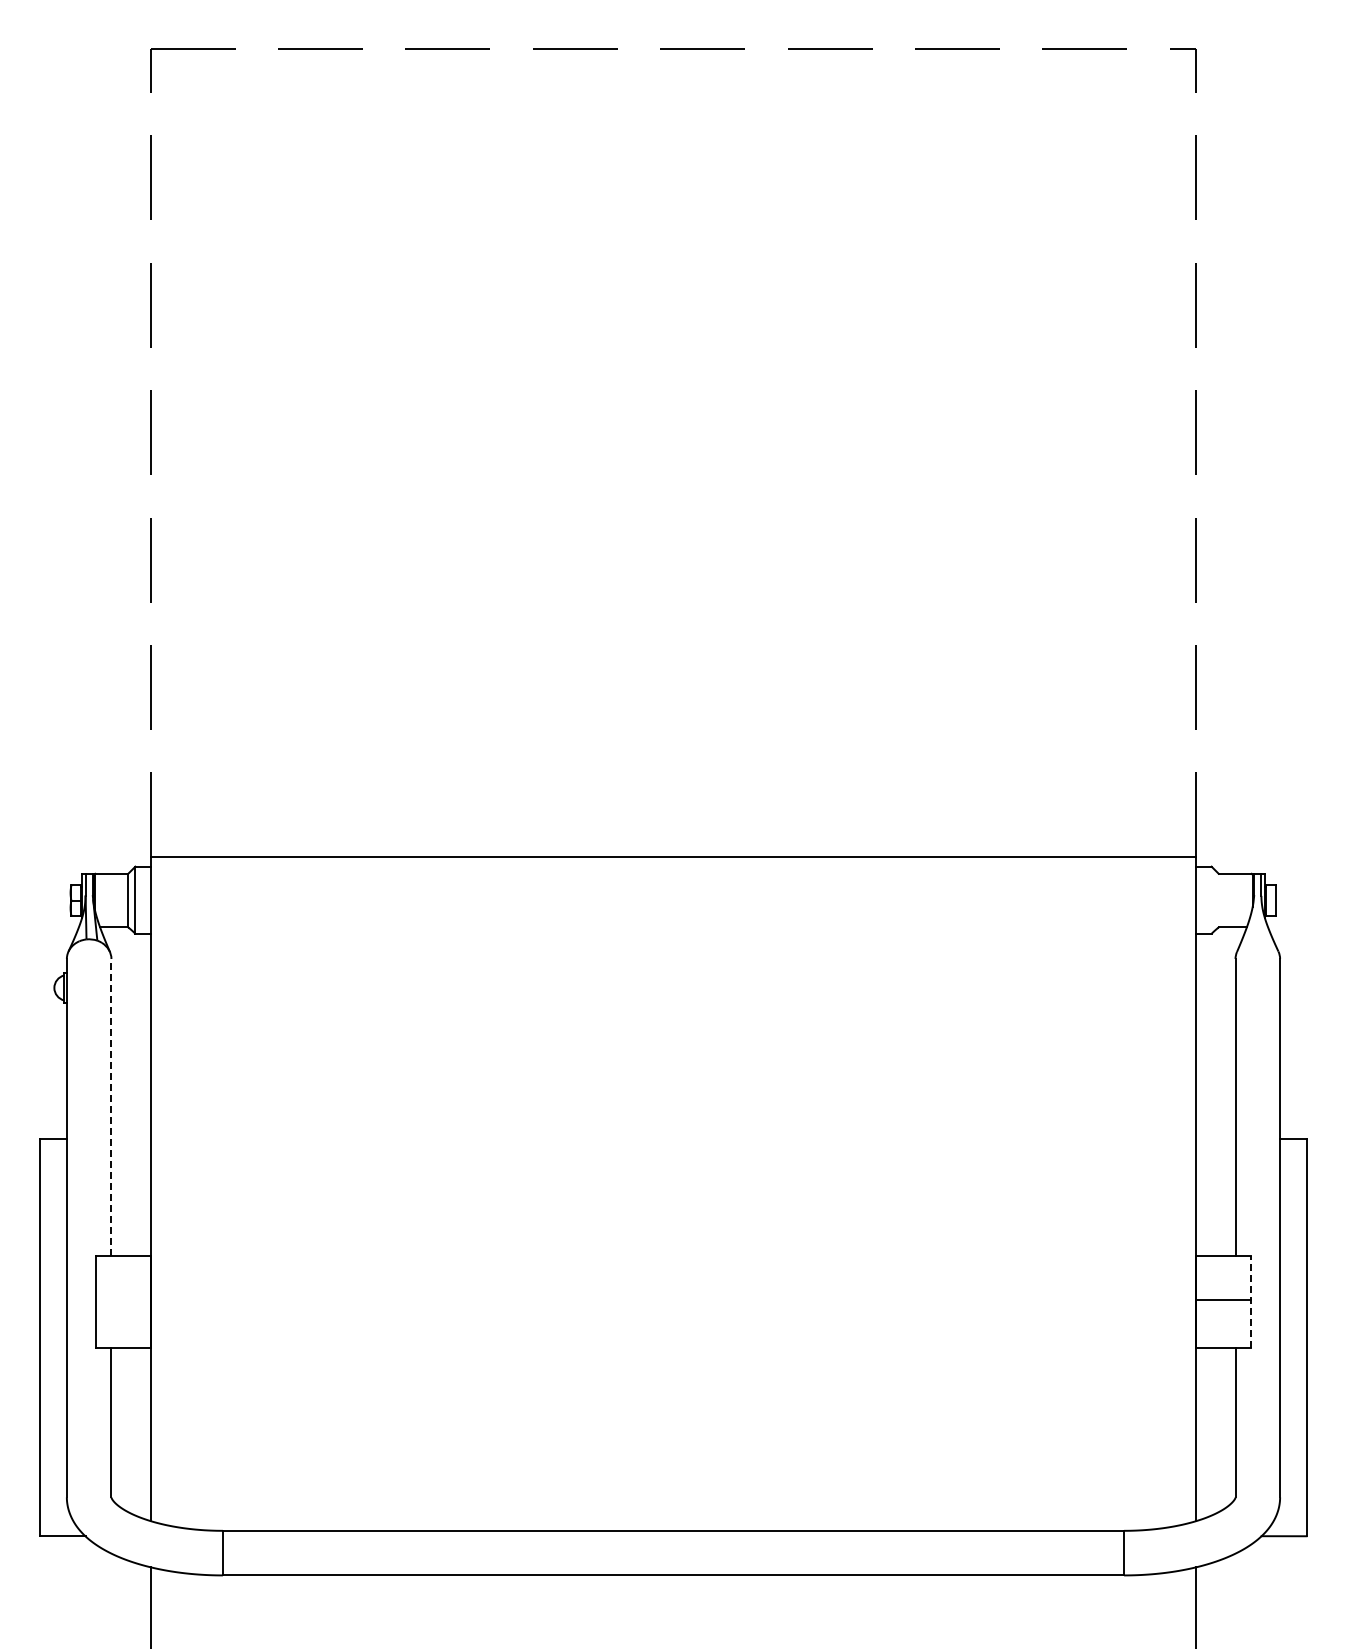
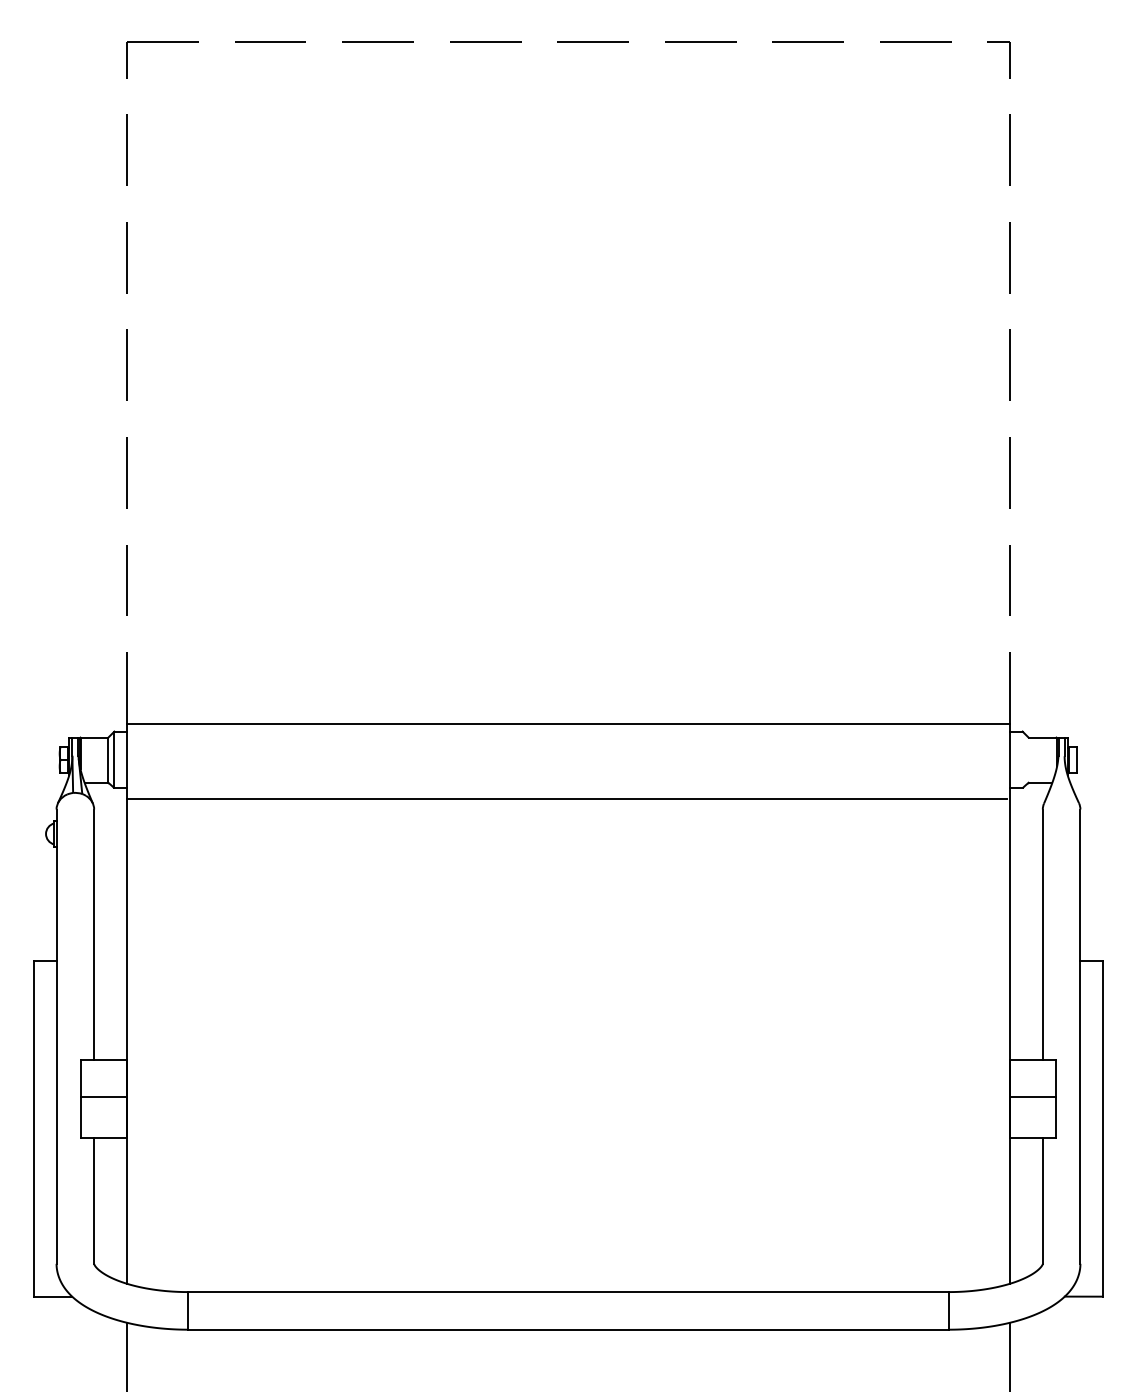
line: (671, 945) -> (566, 798), added
line: (111, 1107) -> (94, 934), dashed -> solid
line: (123, 1299) -> (104, 1096), added
line: (1250, 1301) -> (1055, 1098), dashed -> solid

